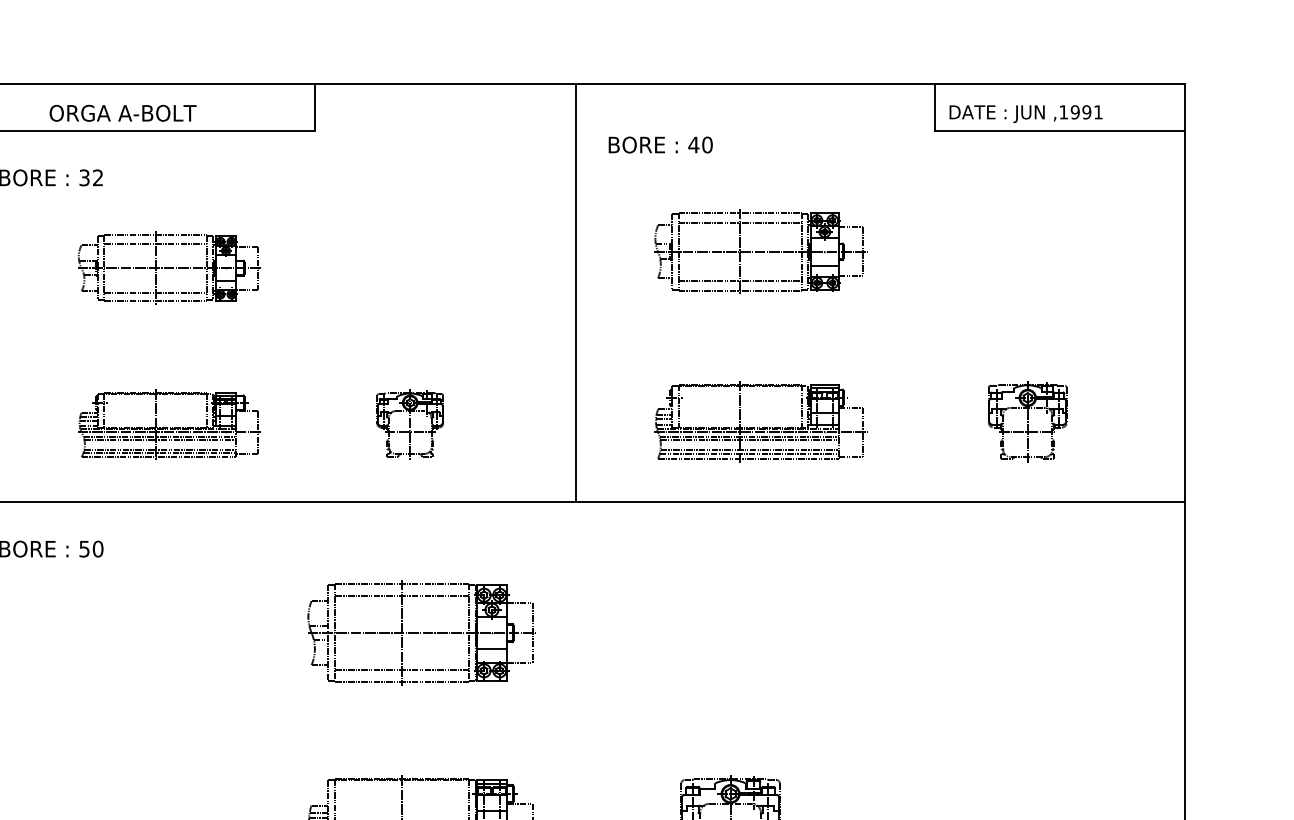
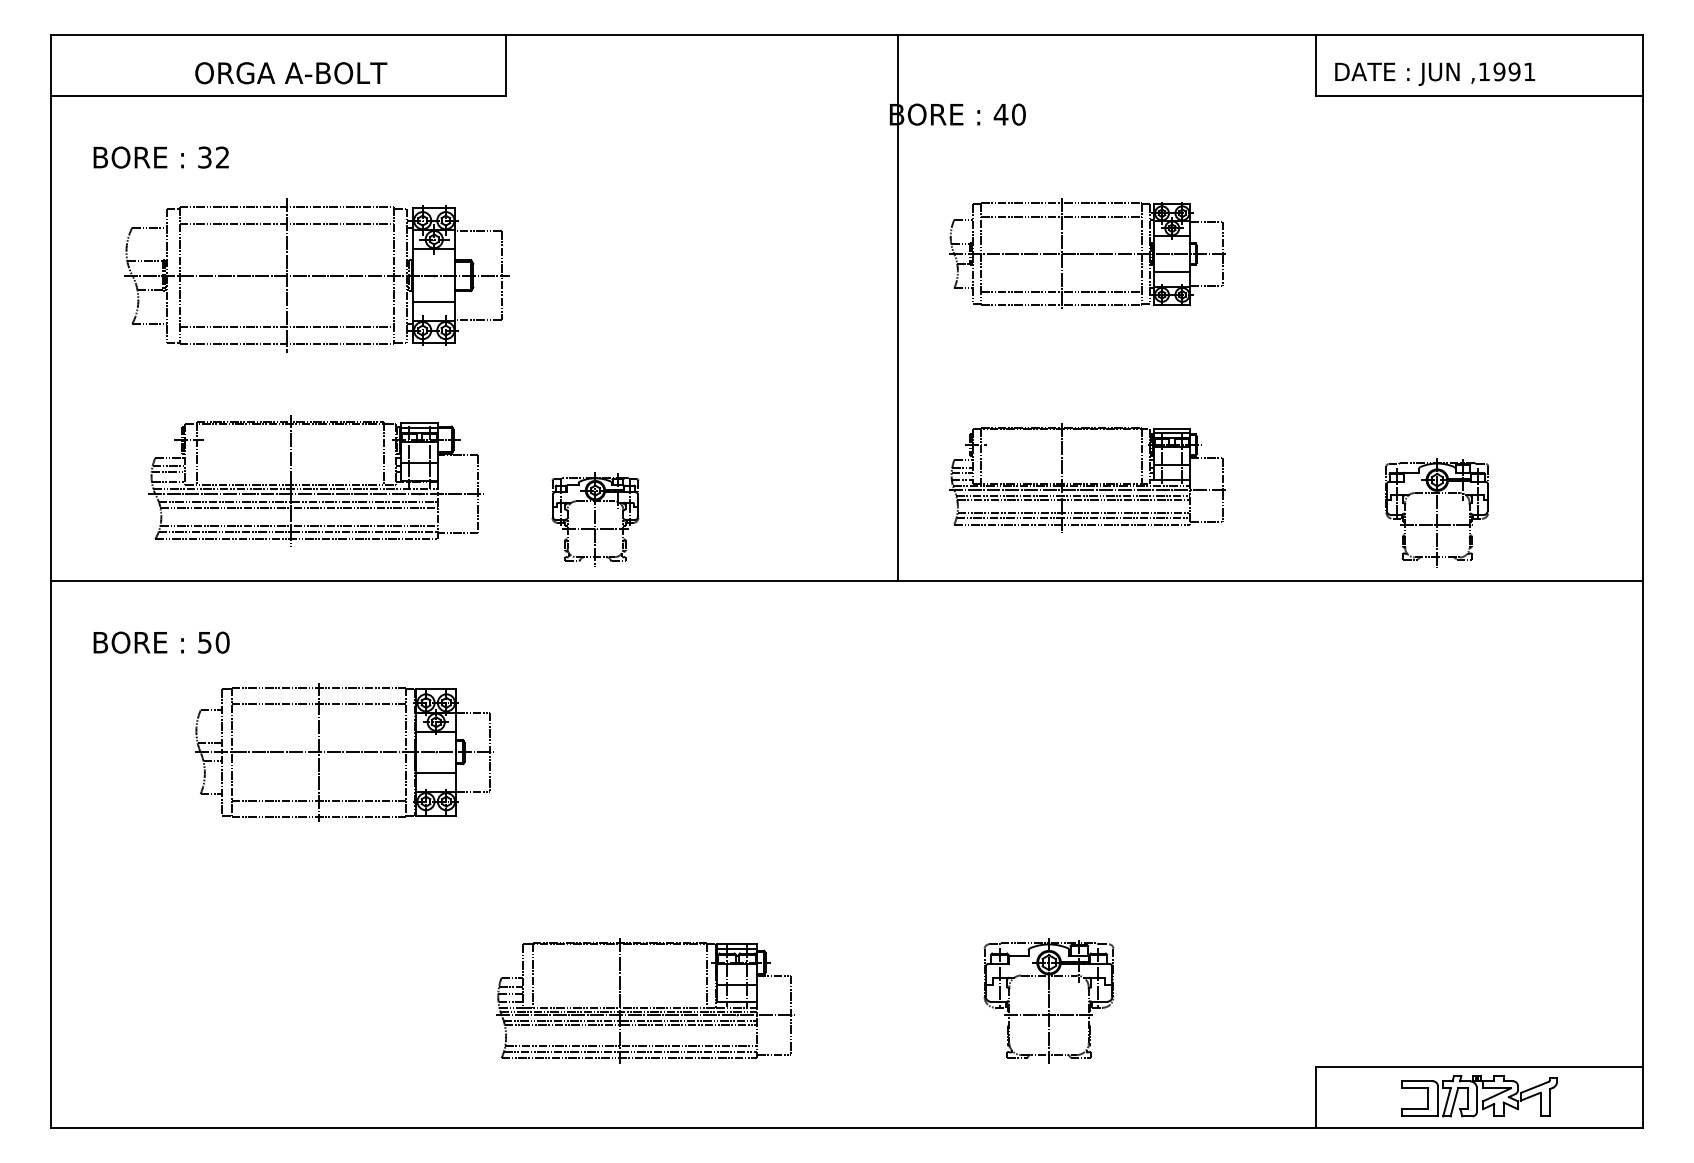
text: (123, 113) -> (291, 73), moved
part: (169, 268) -> (315, 275), size x1.6
line: (576, 293) -> (898, 308), moved
part: (1027, 422) -> (1437, 512), moved
part: (169, 425) -> (315, 480), size x1.4
part: (410, 425) -> (595, 519), moved
part: (421, 633) -> (344, 752), moved

